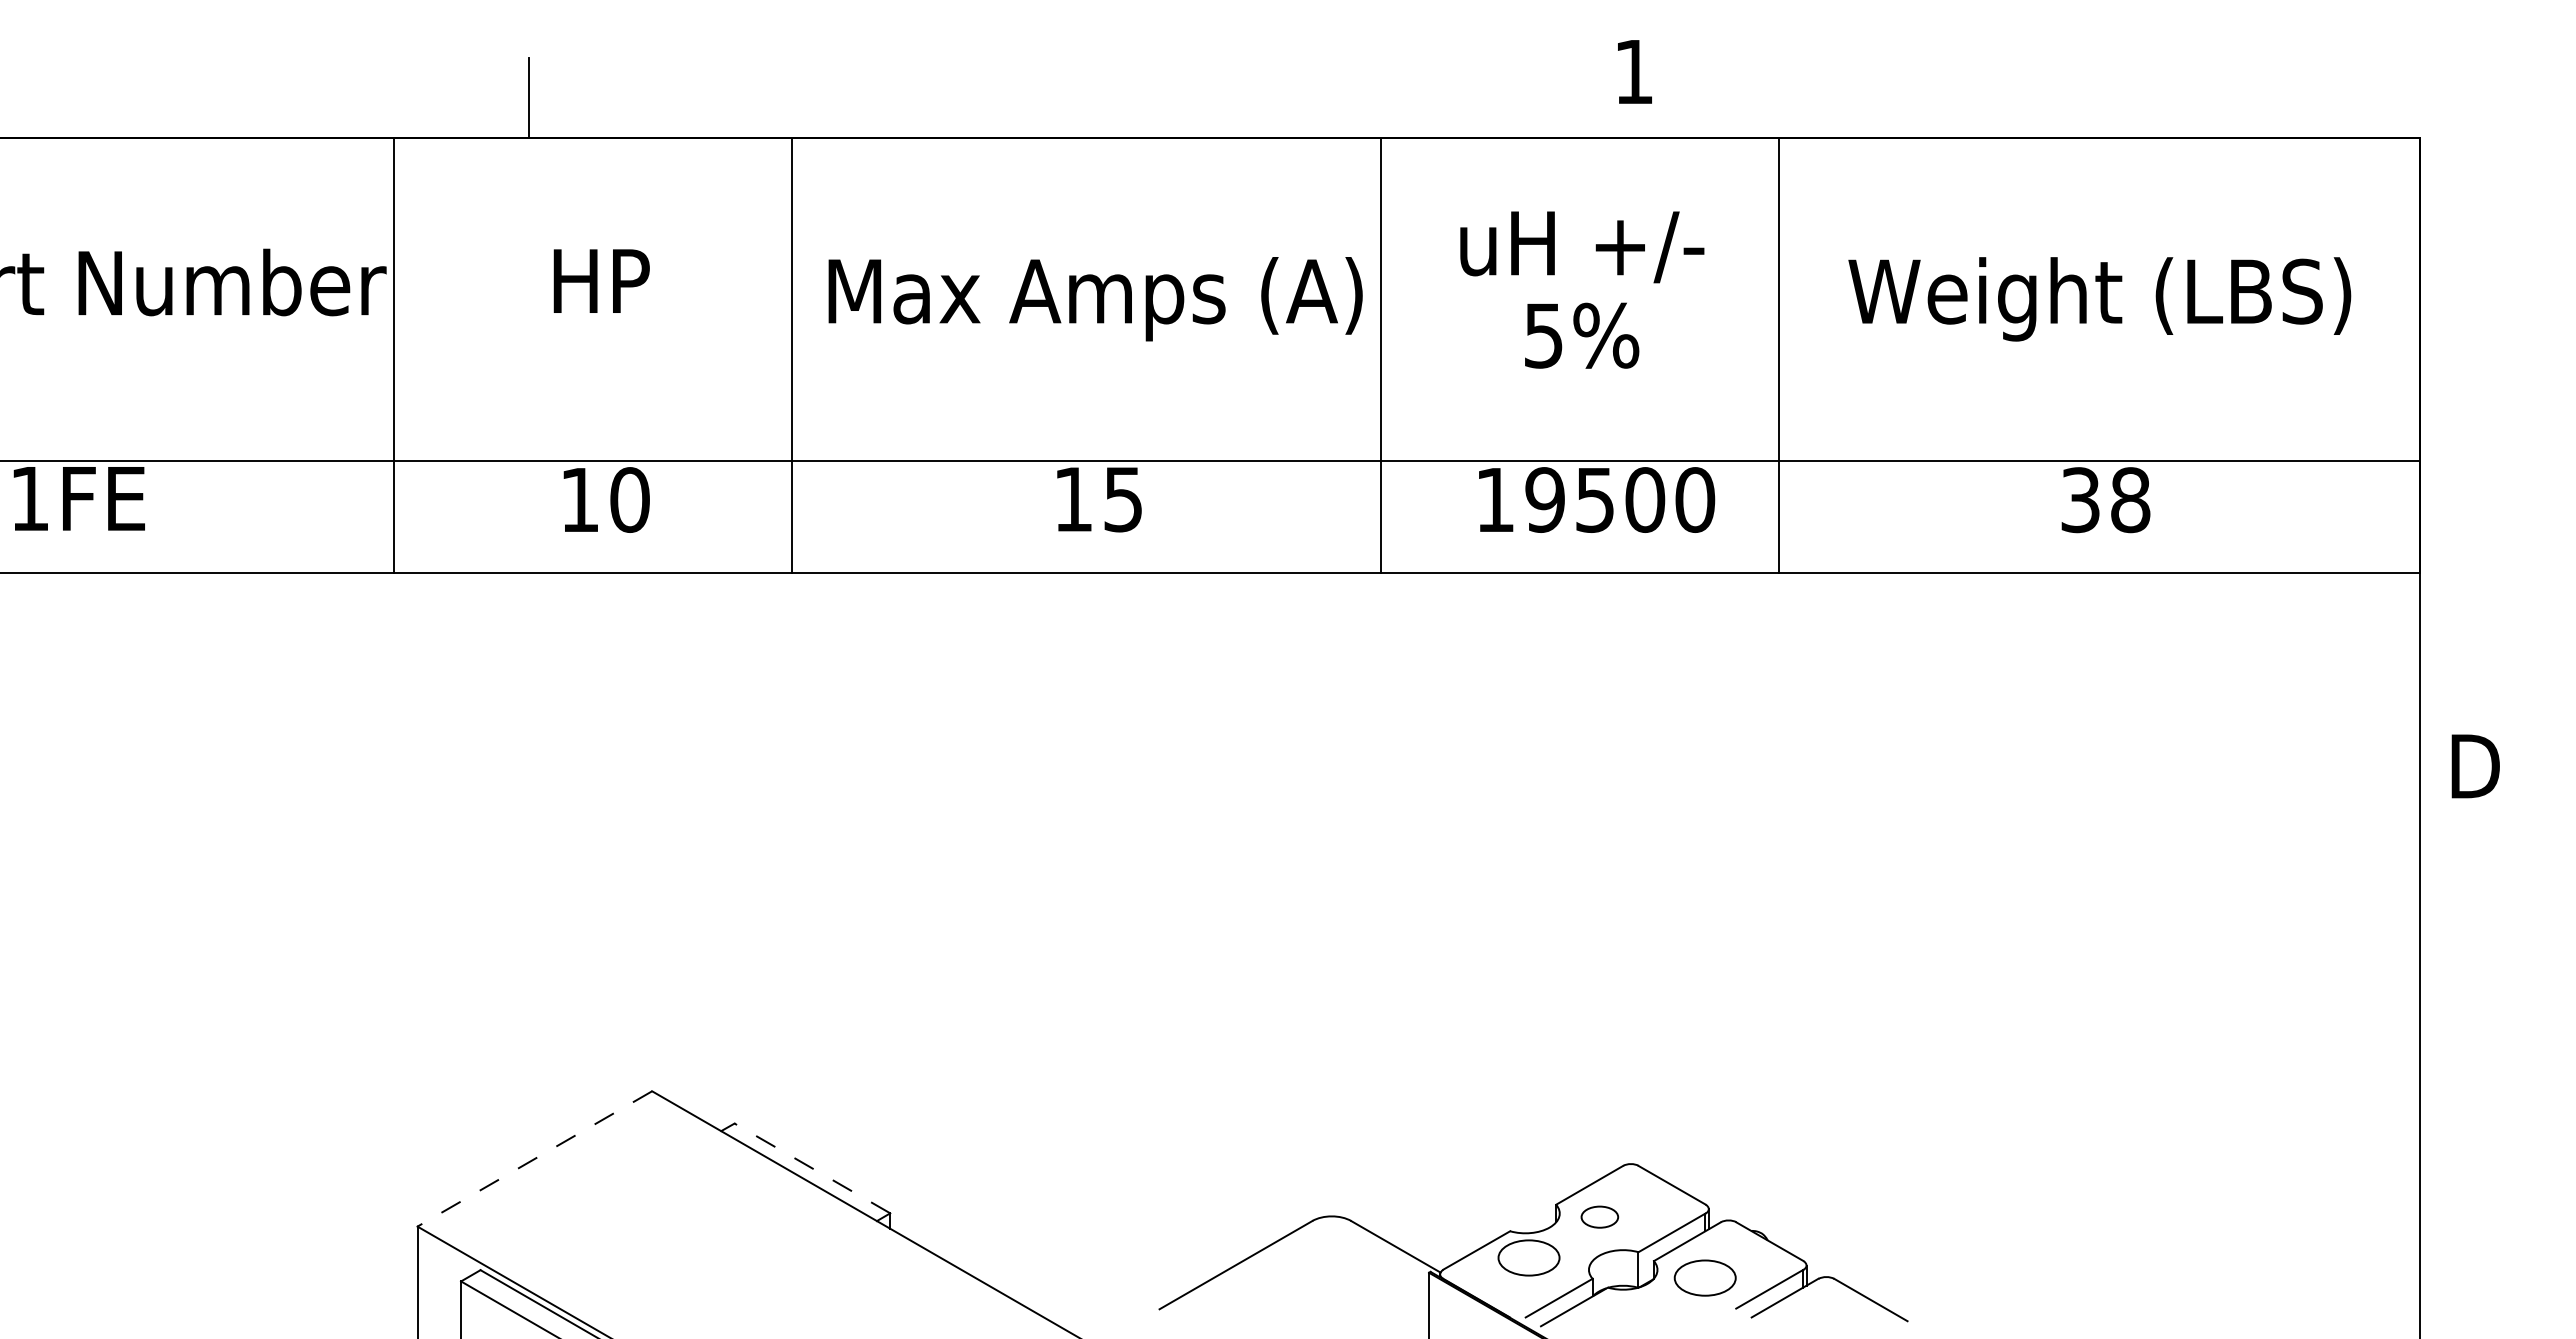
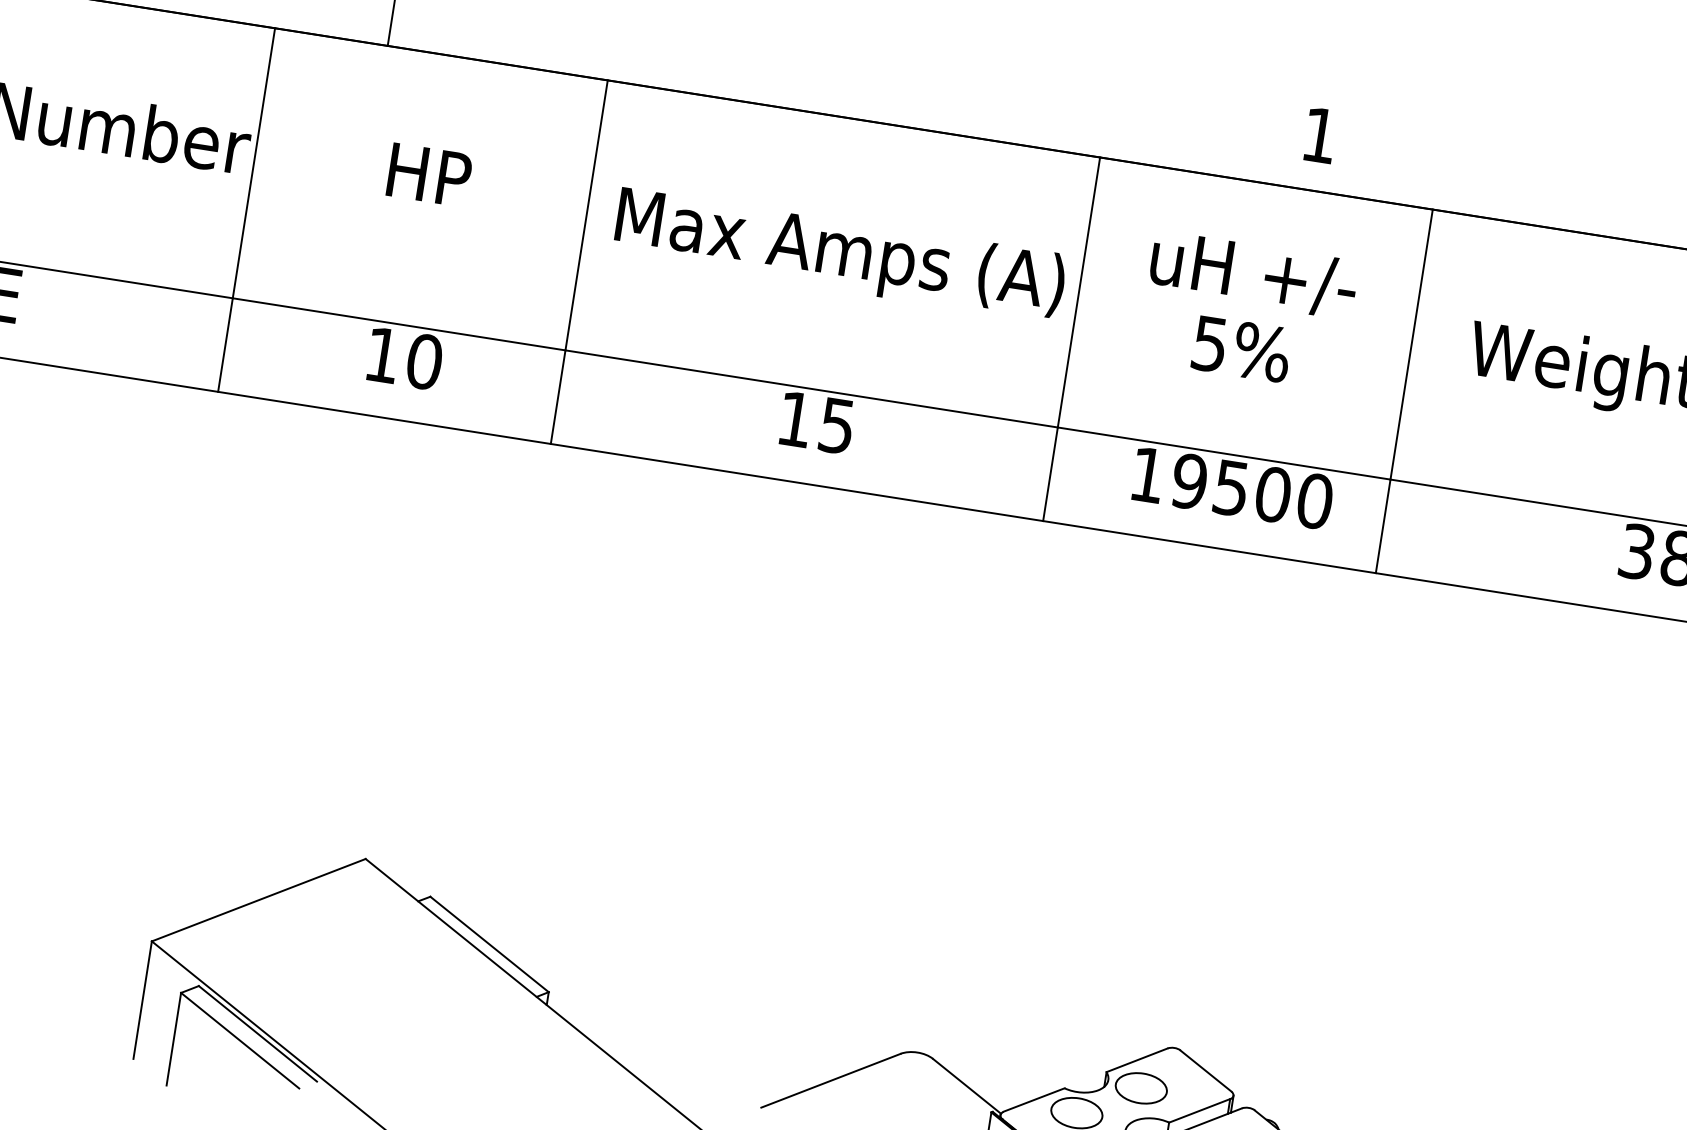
line: (534, 1159) -> (258, 900), dashed -> solid
line: (812, 1168) -> (489, 944), dashed -> solid
part: (1599, 1216) -> (1141, 1087), size x1.67

